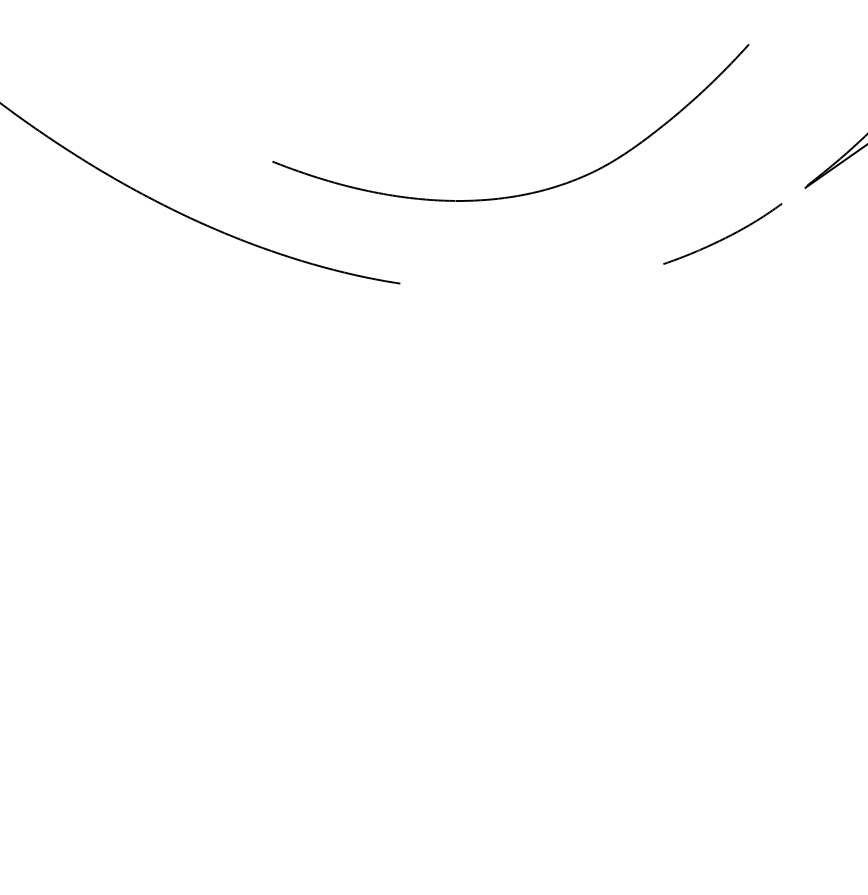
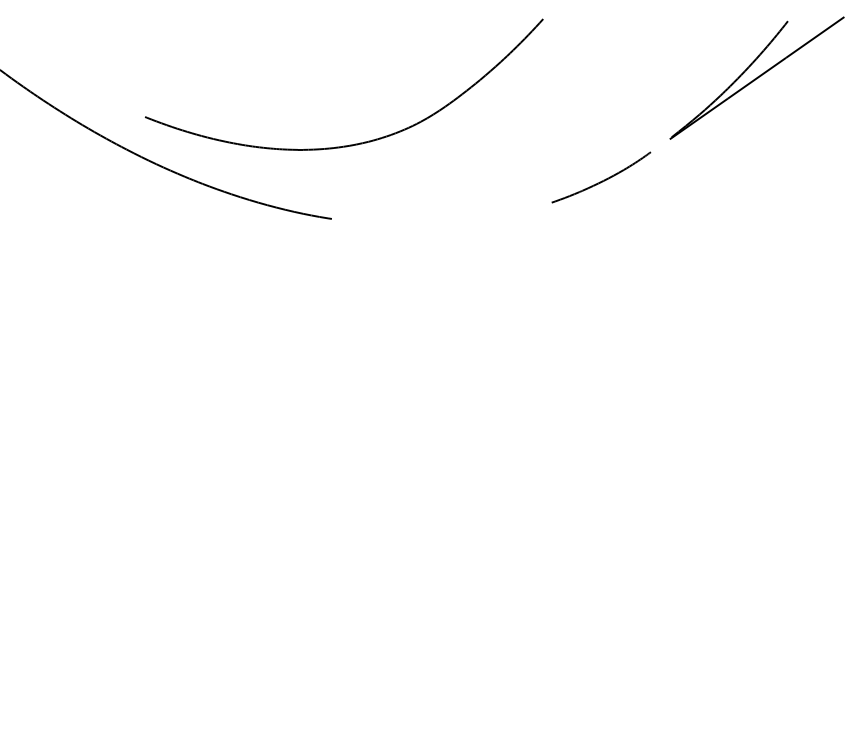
curve: (524, 193) -> (355, 143), moved

